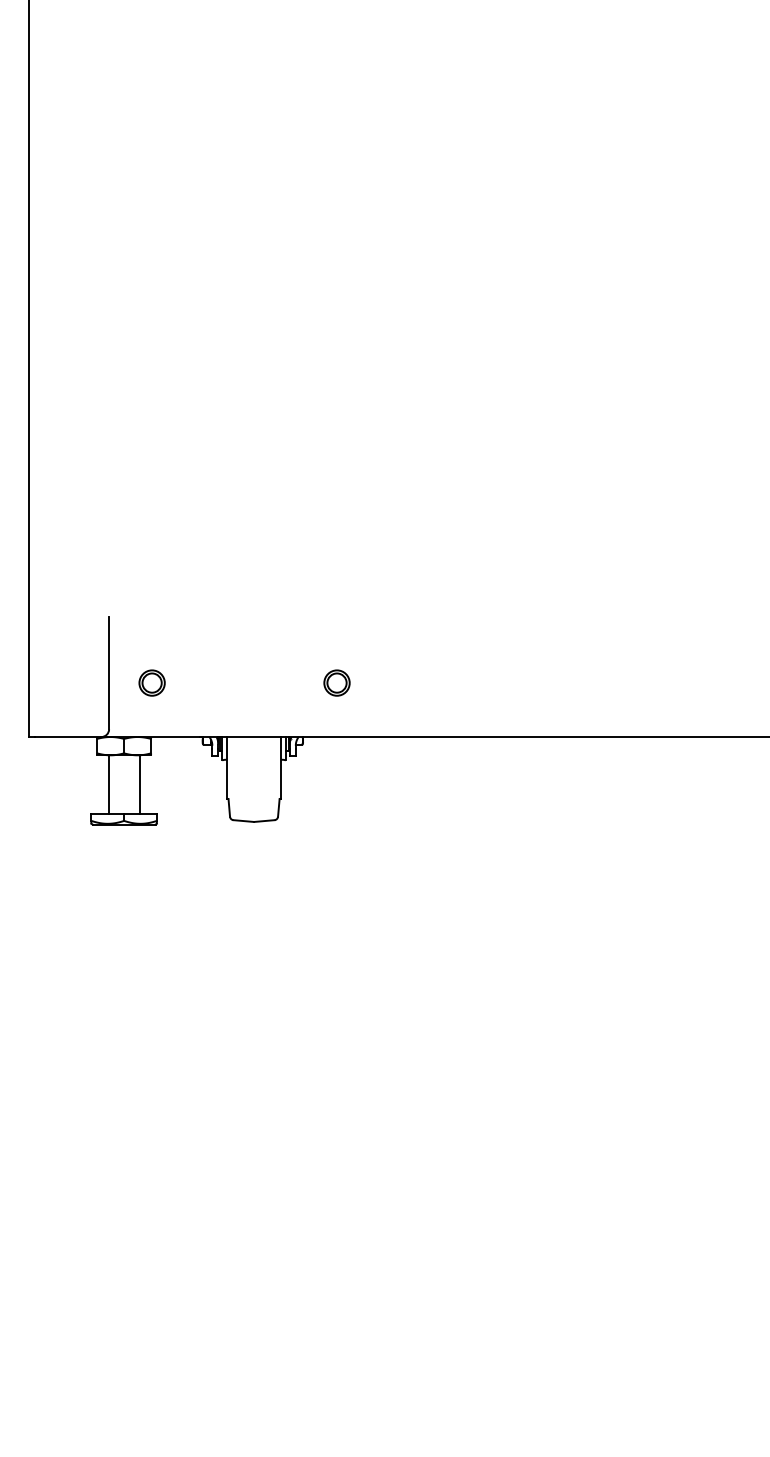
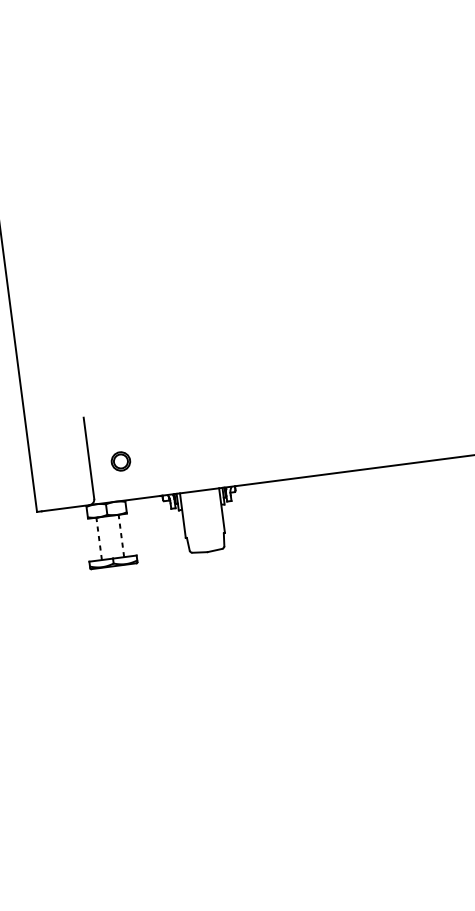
part: (336, 682) -> (253, 443), removed
line: (108, 784) -> (98, 538), solid -> dashed
line: (139, 784) -> (121, 535), solid -> dashed

